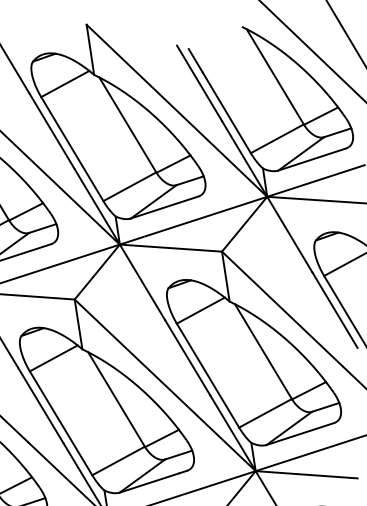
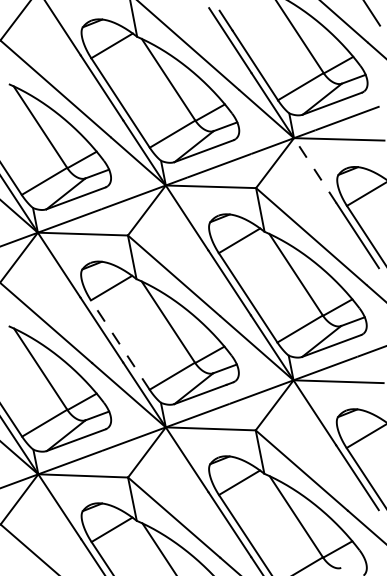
line: (290, 234) -> (315, 170), solid -> dashed
line: (60, 422) -> (119, 344), solid -> dashed

